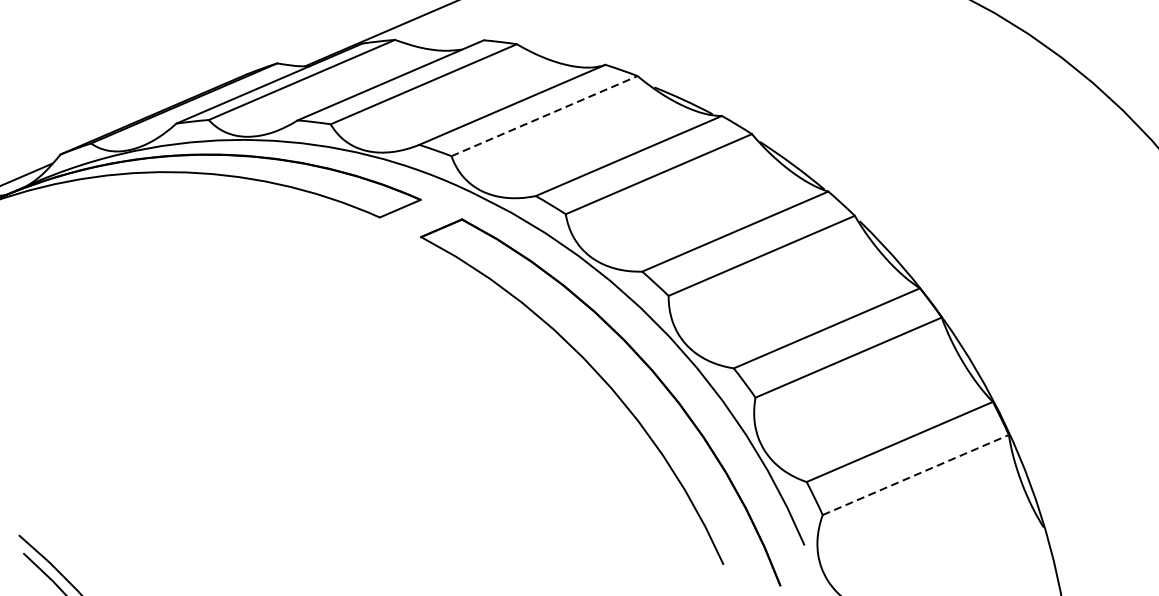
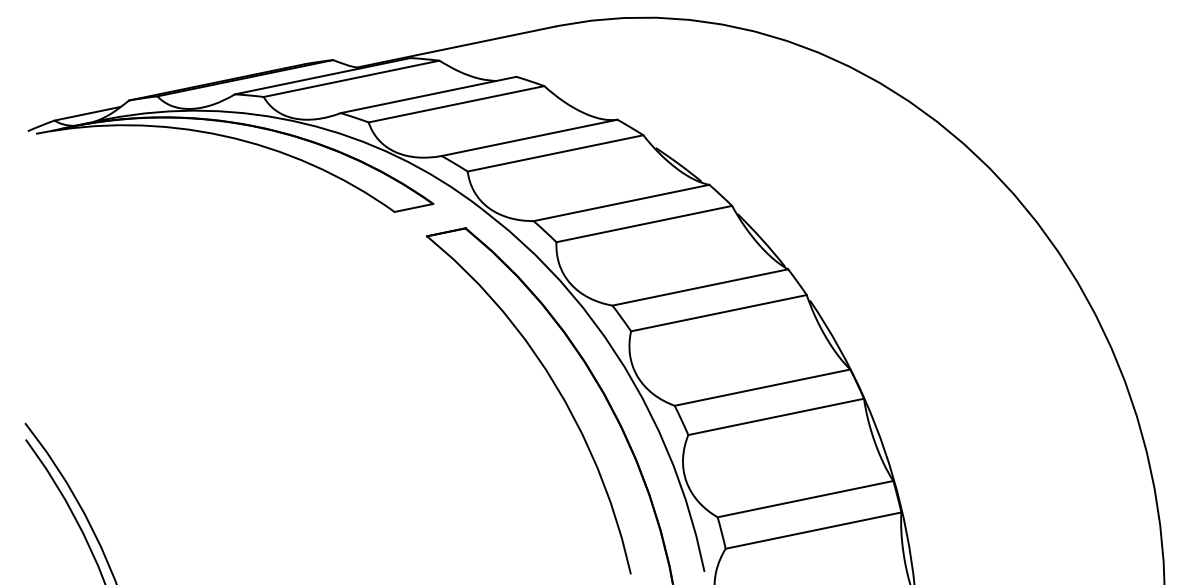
line: (544, 116) -> (555, 153), dashed -> solid
line: (915, 474) -> (813, 530), dashed -> solid

